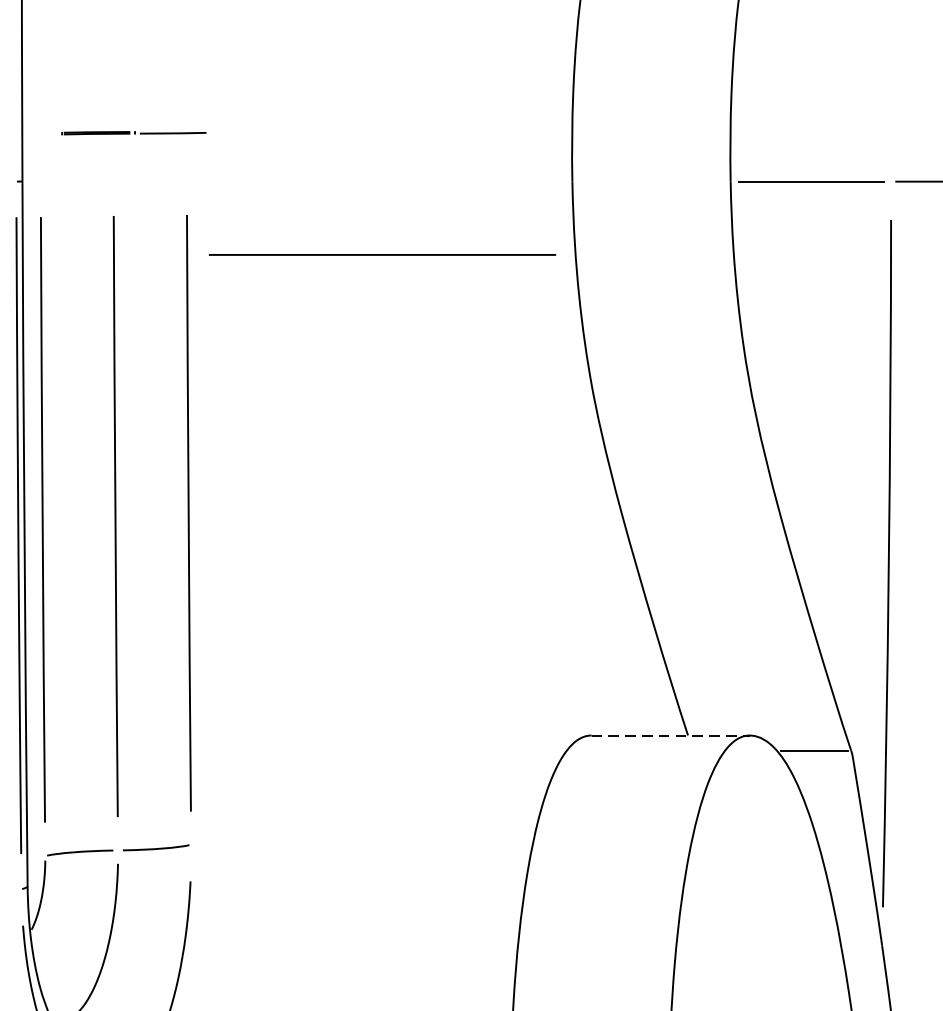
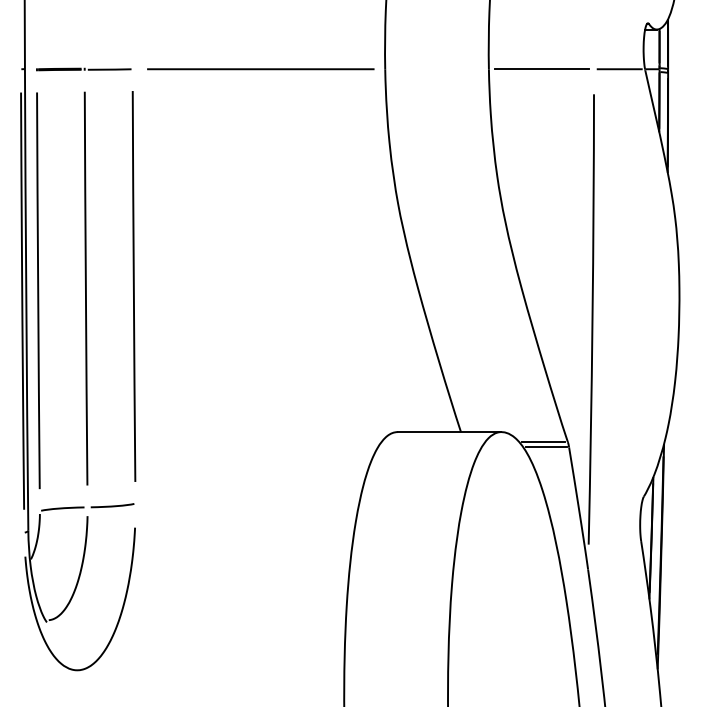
line: (133, 133) -> (83, 69), moved
line: (382, 255) -> (260, 69), moved
line: (670, 736) -> (449, 432), dashed -> solid
line: (817, 759) -> (545, 447), added

